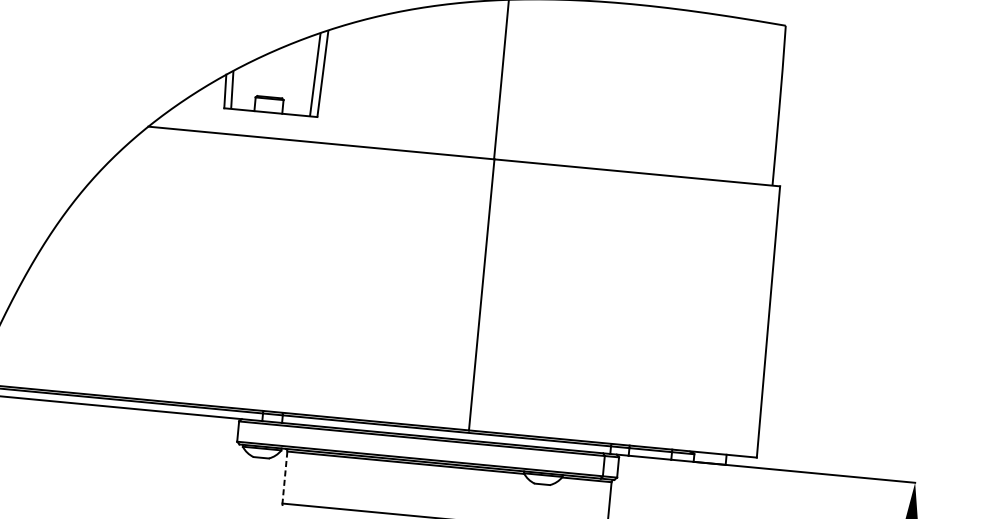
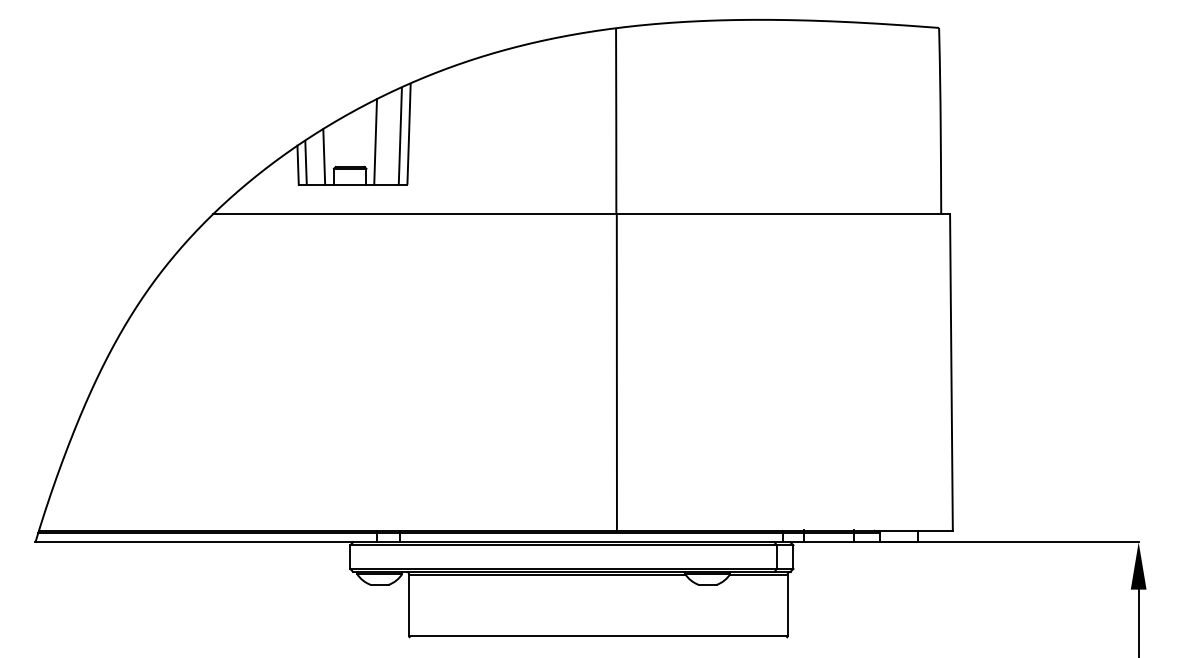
line: (293, 77) -> (375, 141), added
line: (248, 86) -> (324, 156), added
line: (285, 477) -> (409, 605), dashed -> solid

